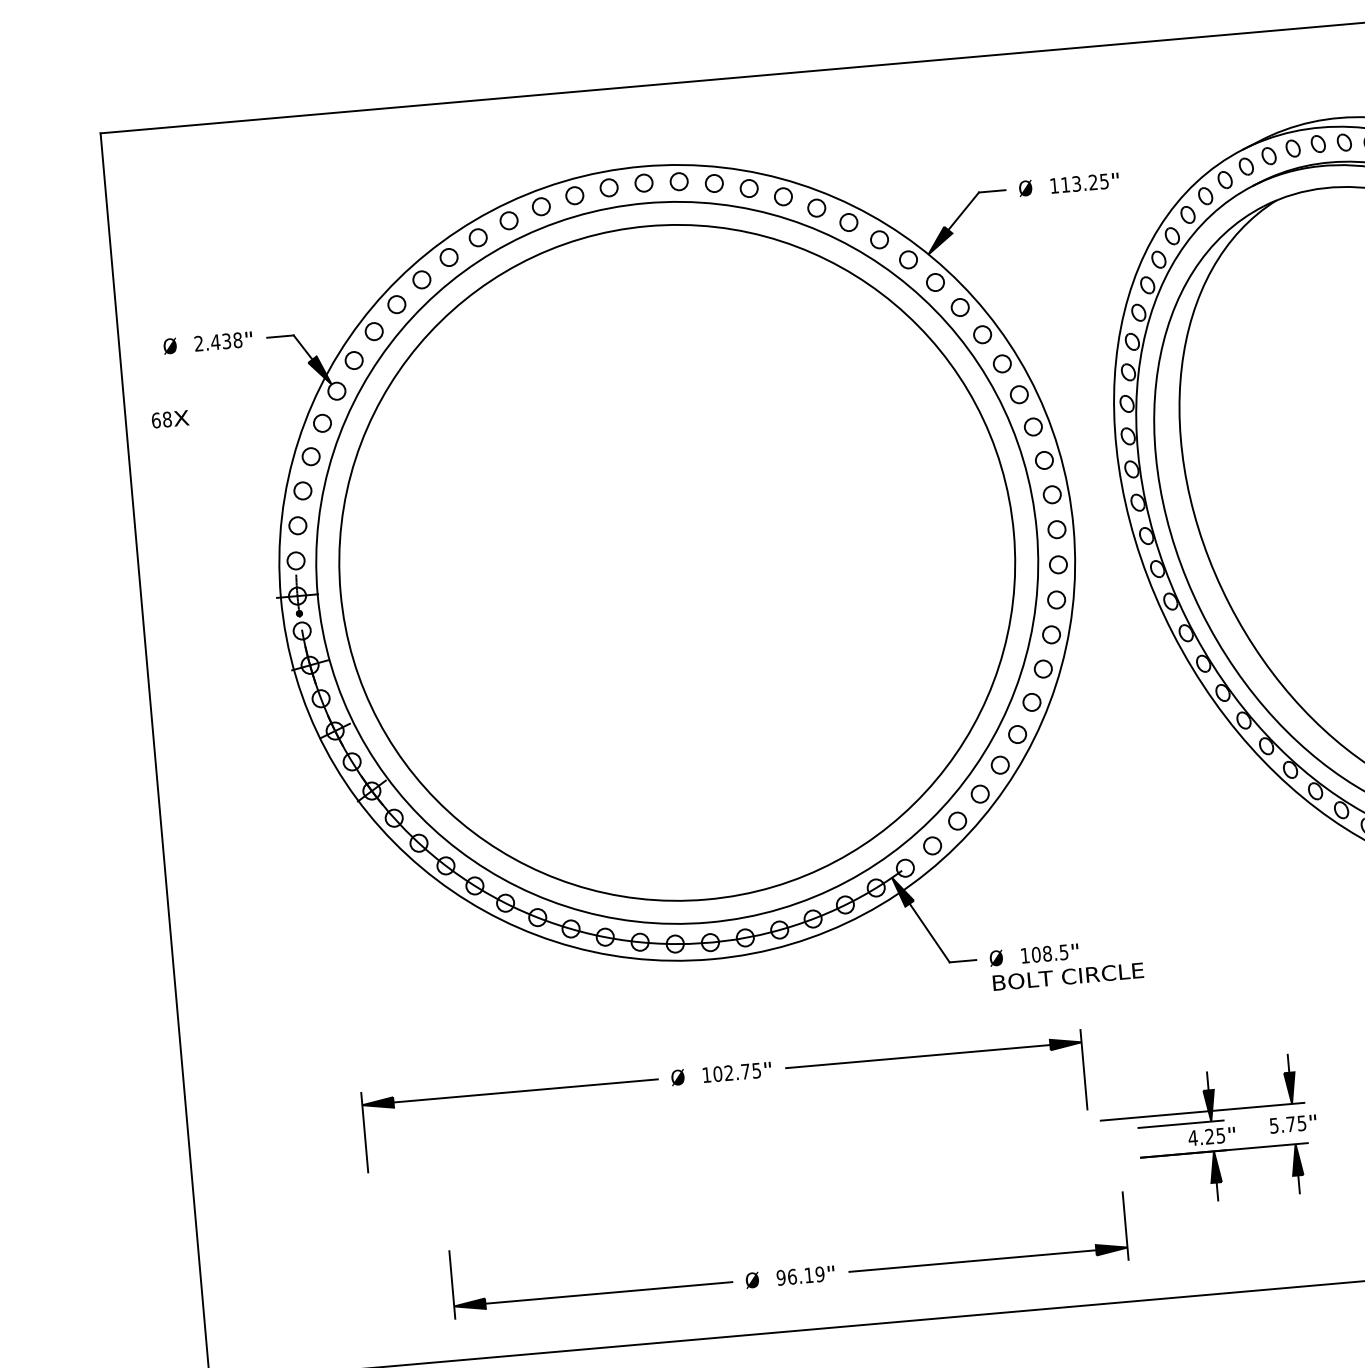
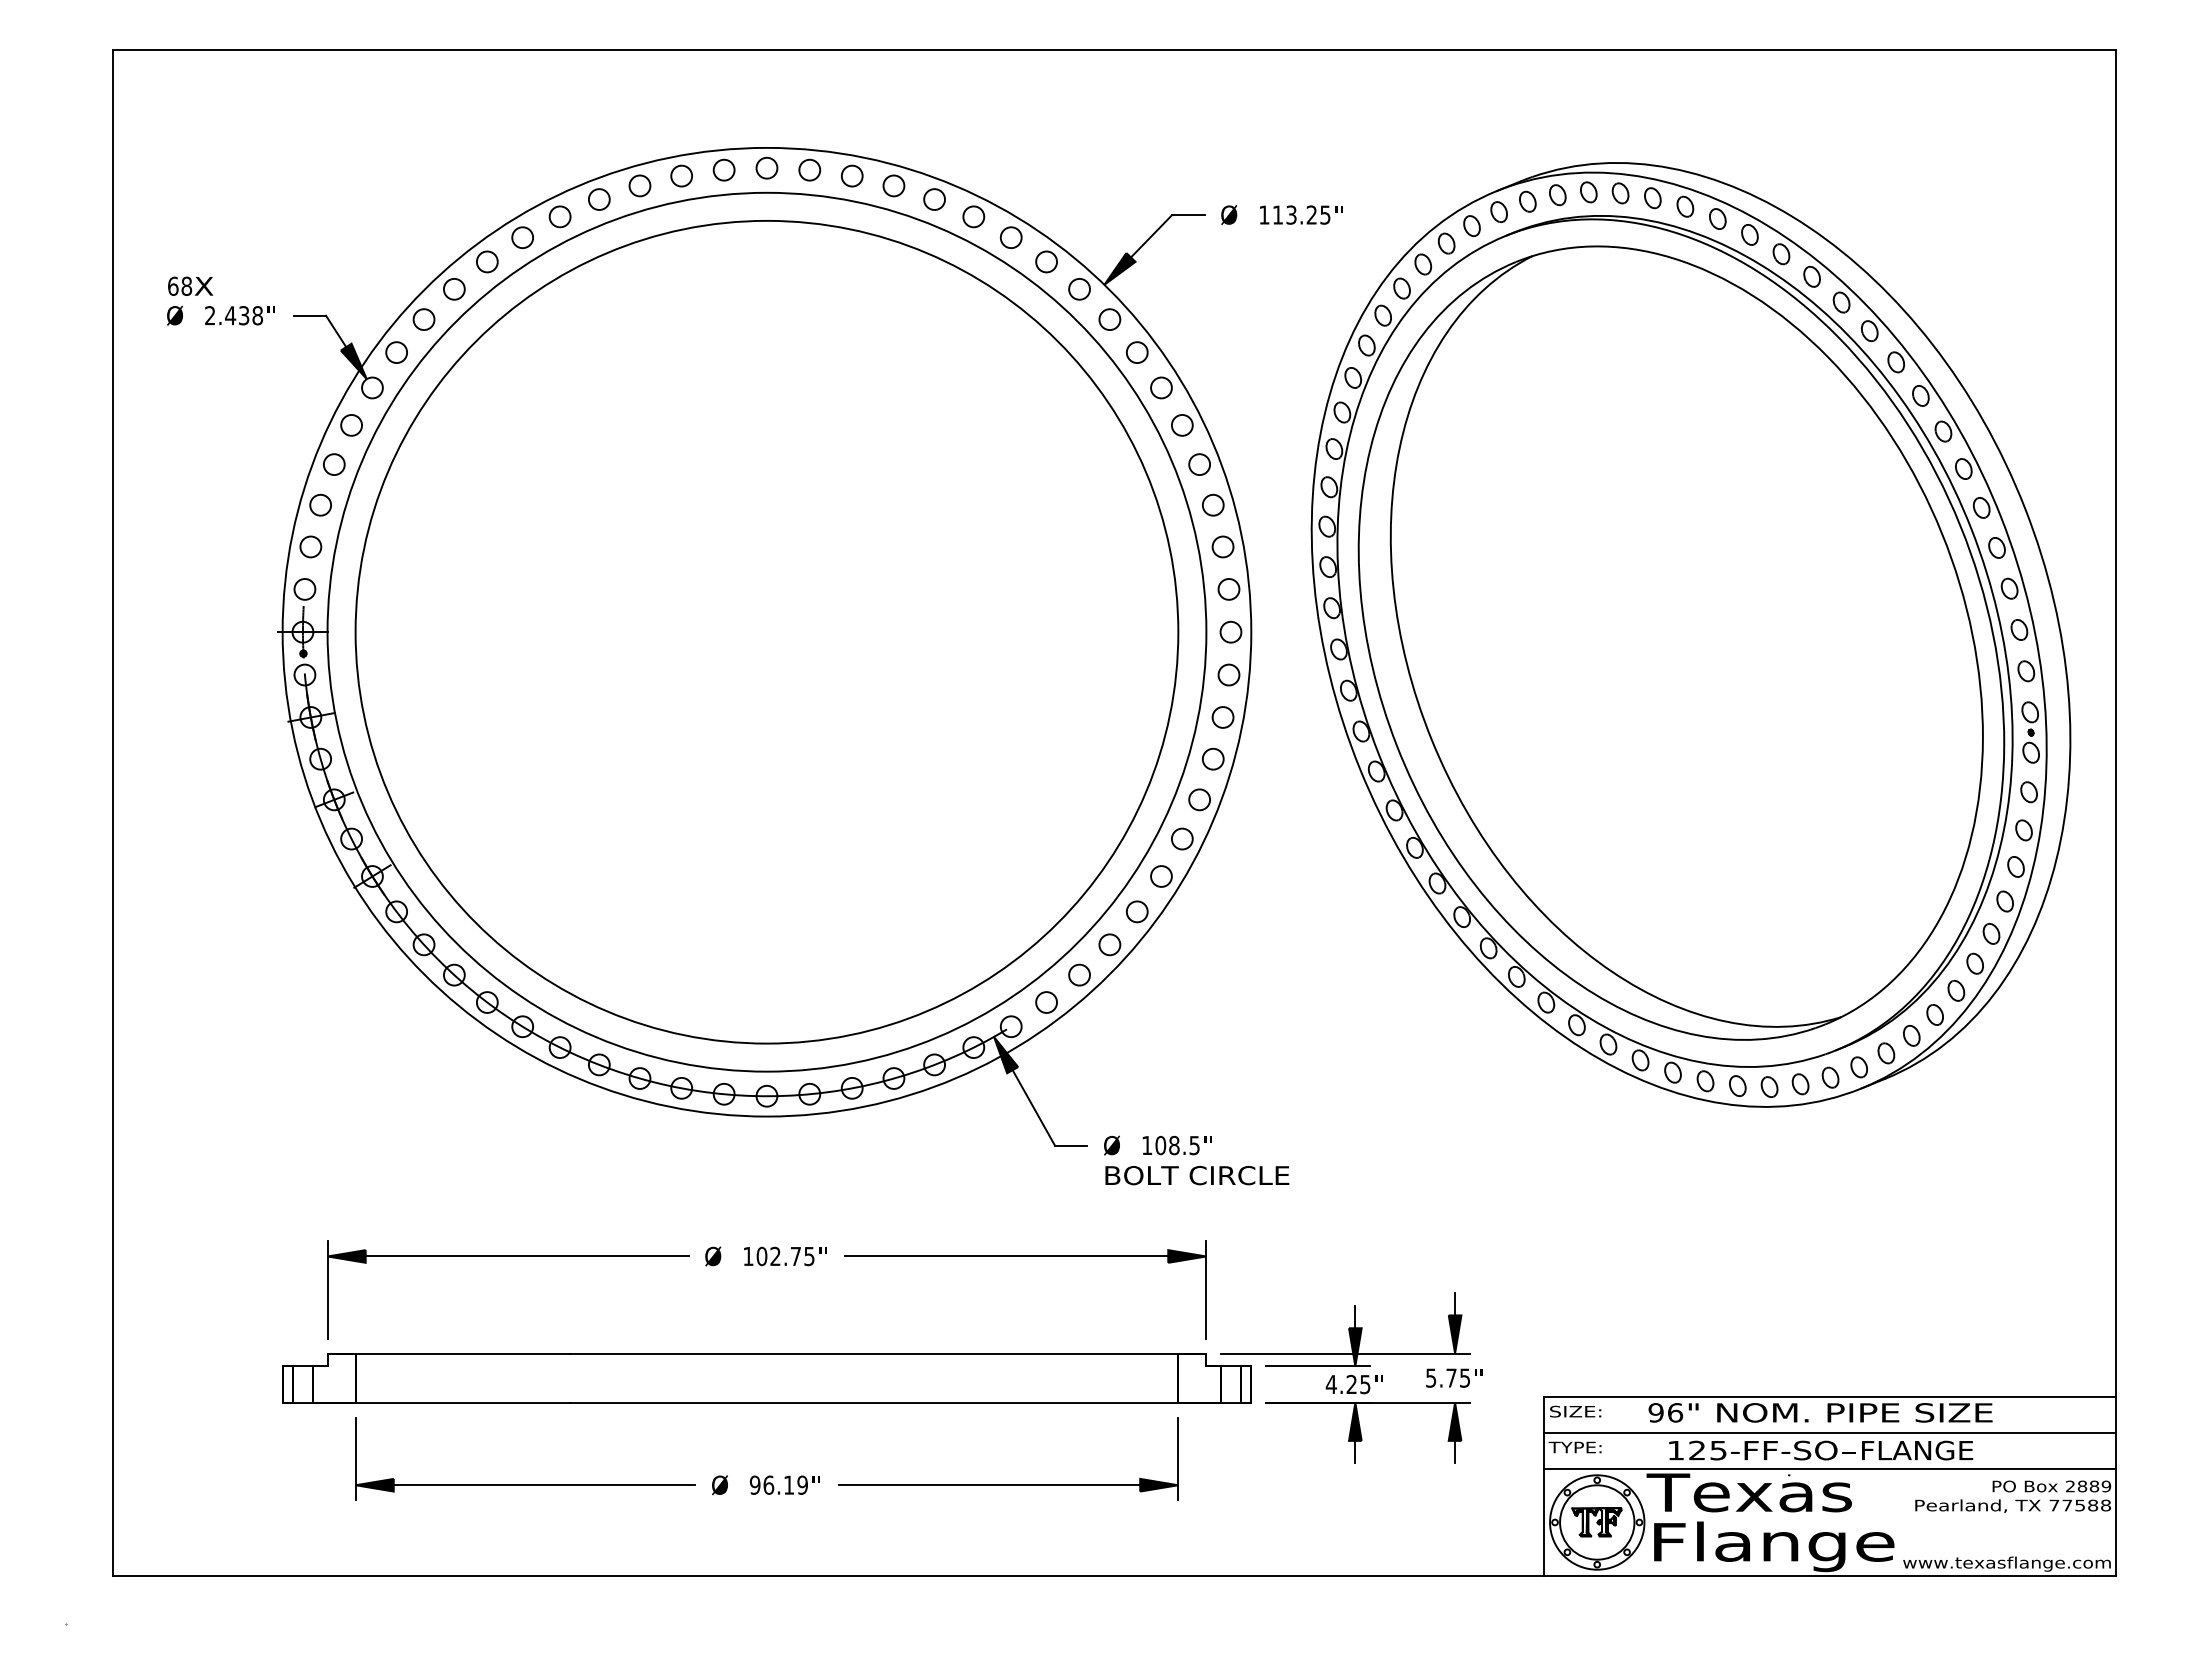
text: (170, 418) -> (190, 285), moved
part: (730, 1173) -> (766, 1378), added
part: (791, 1268) -> (768, 1475), moved

